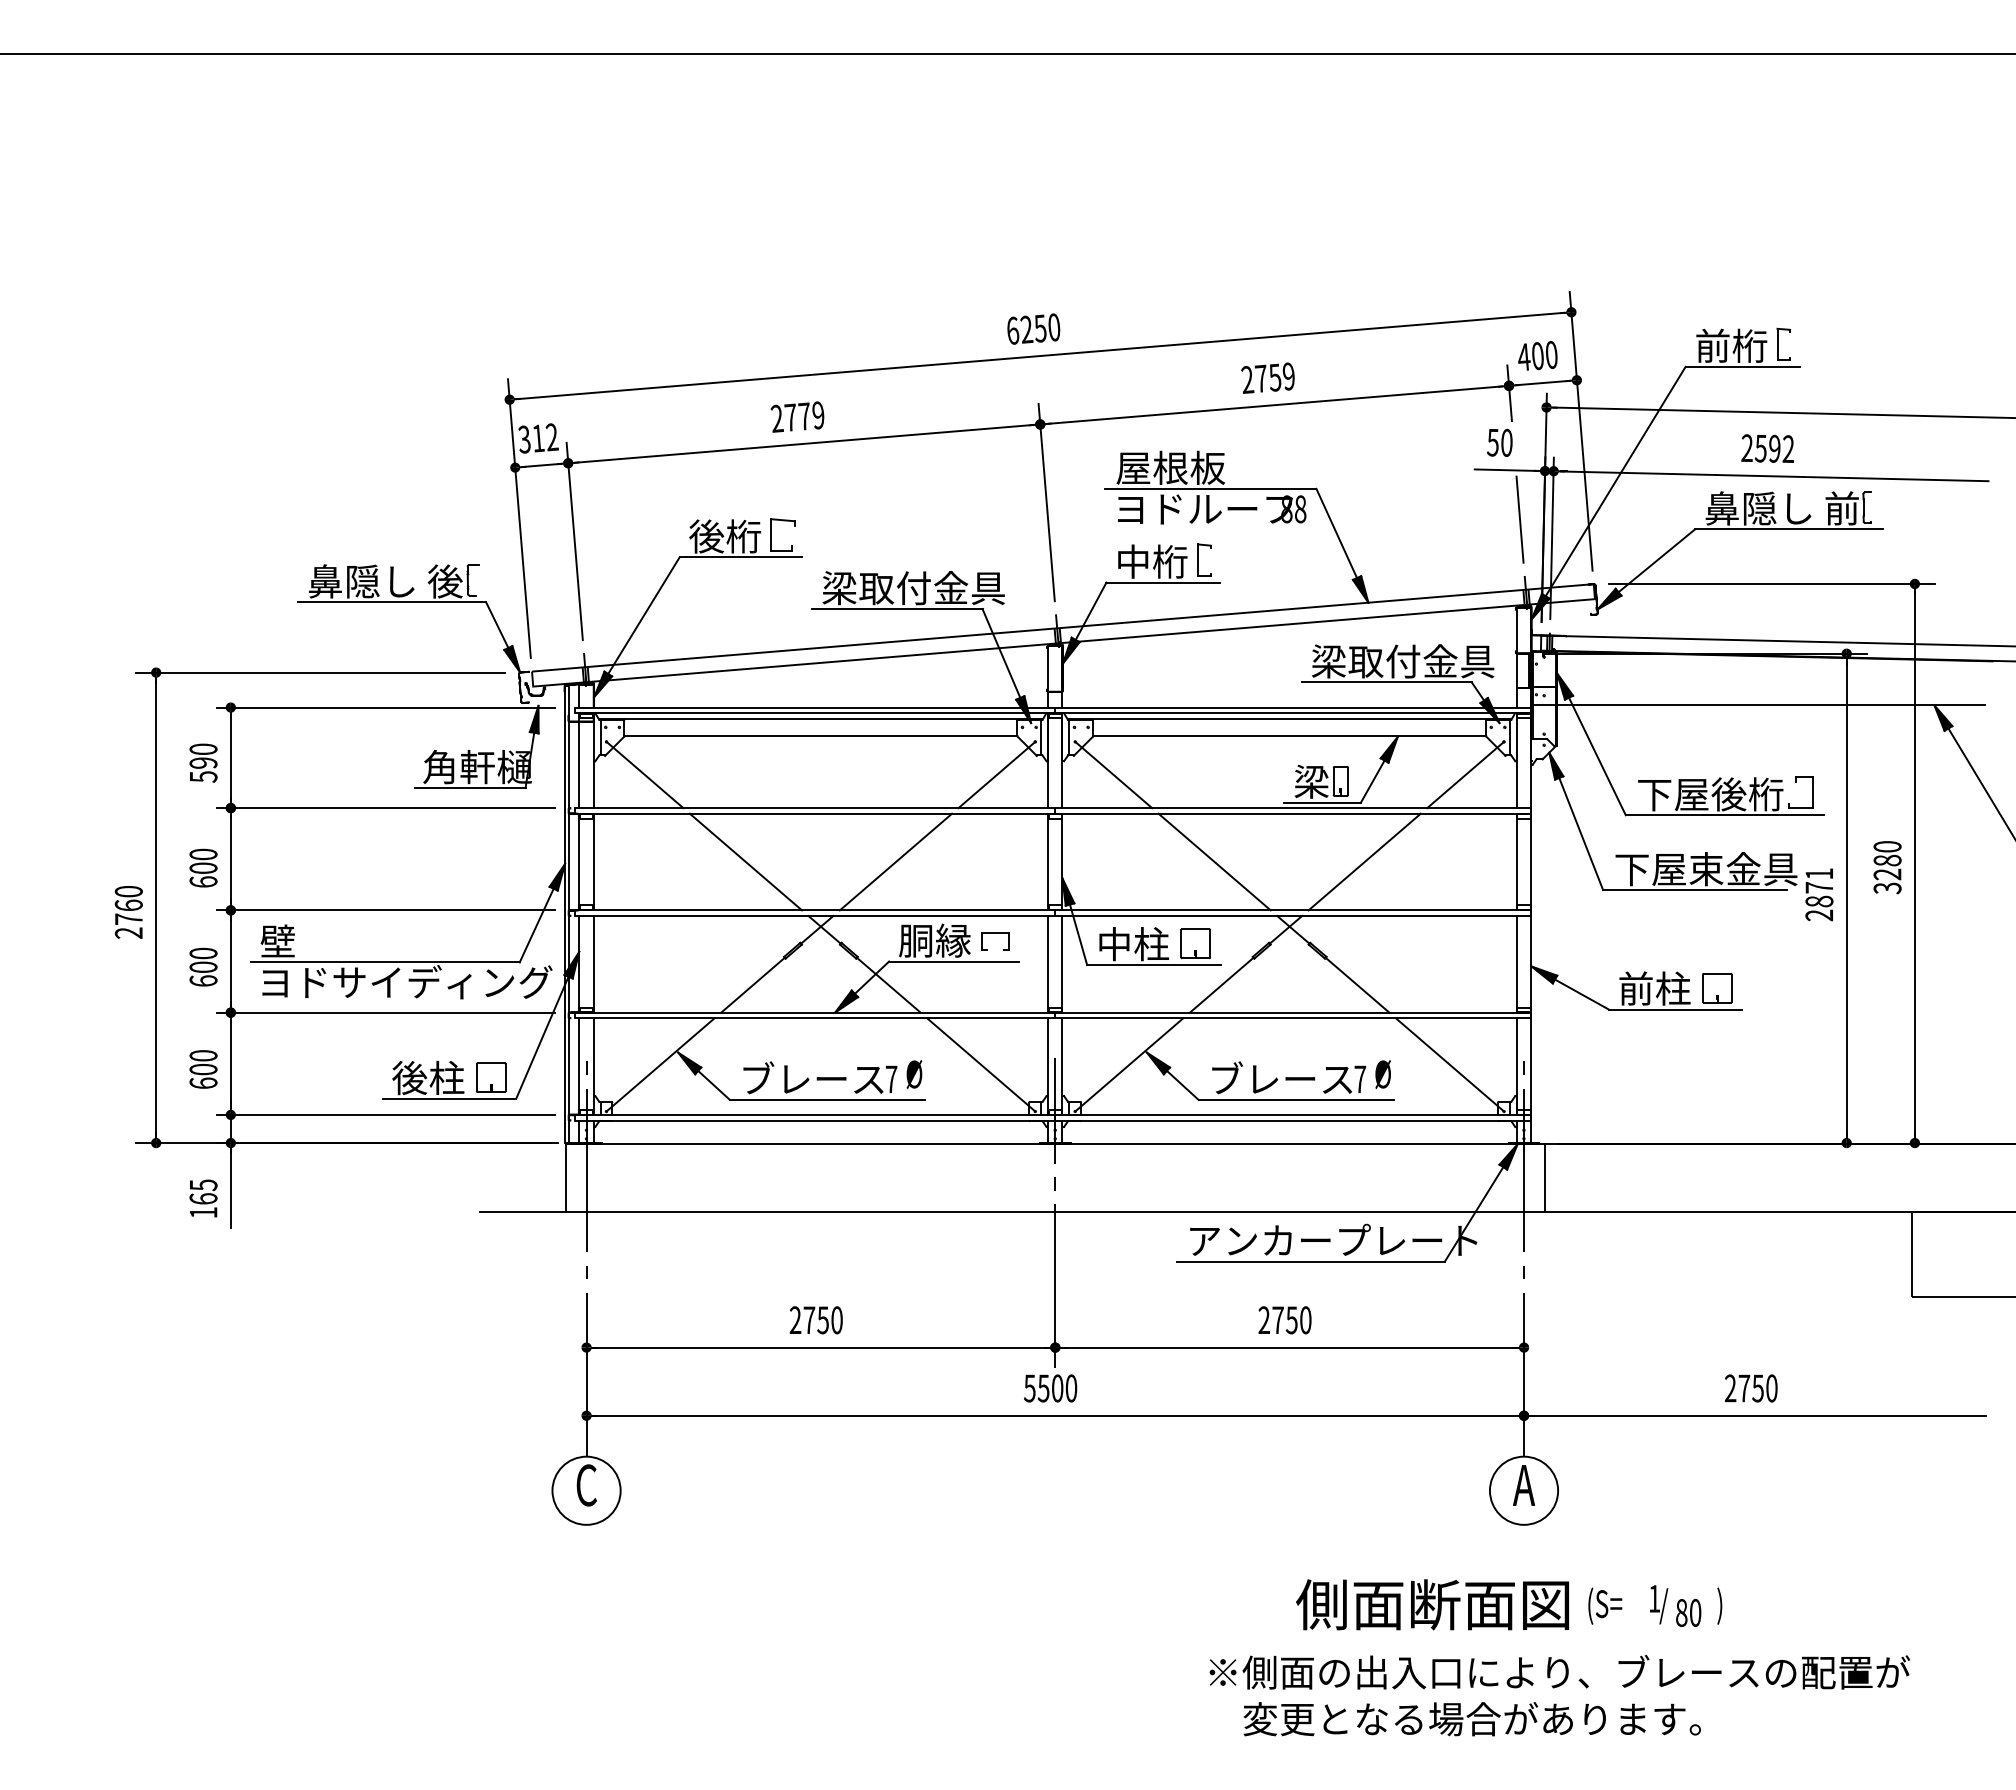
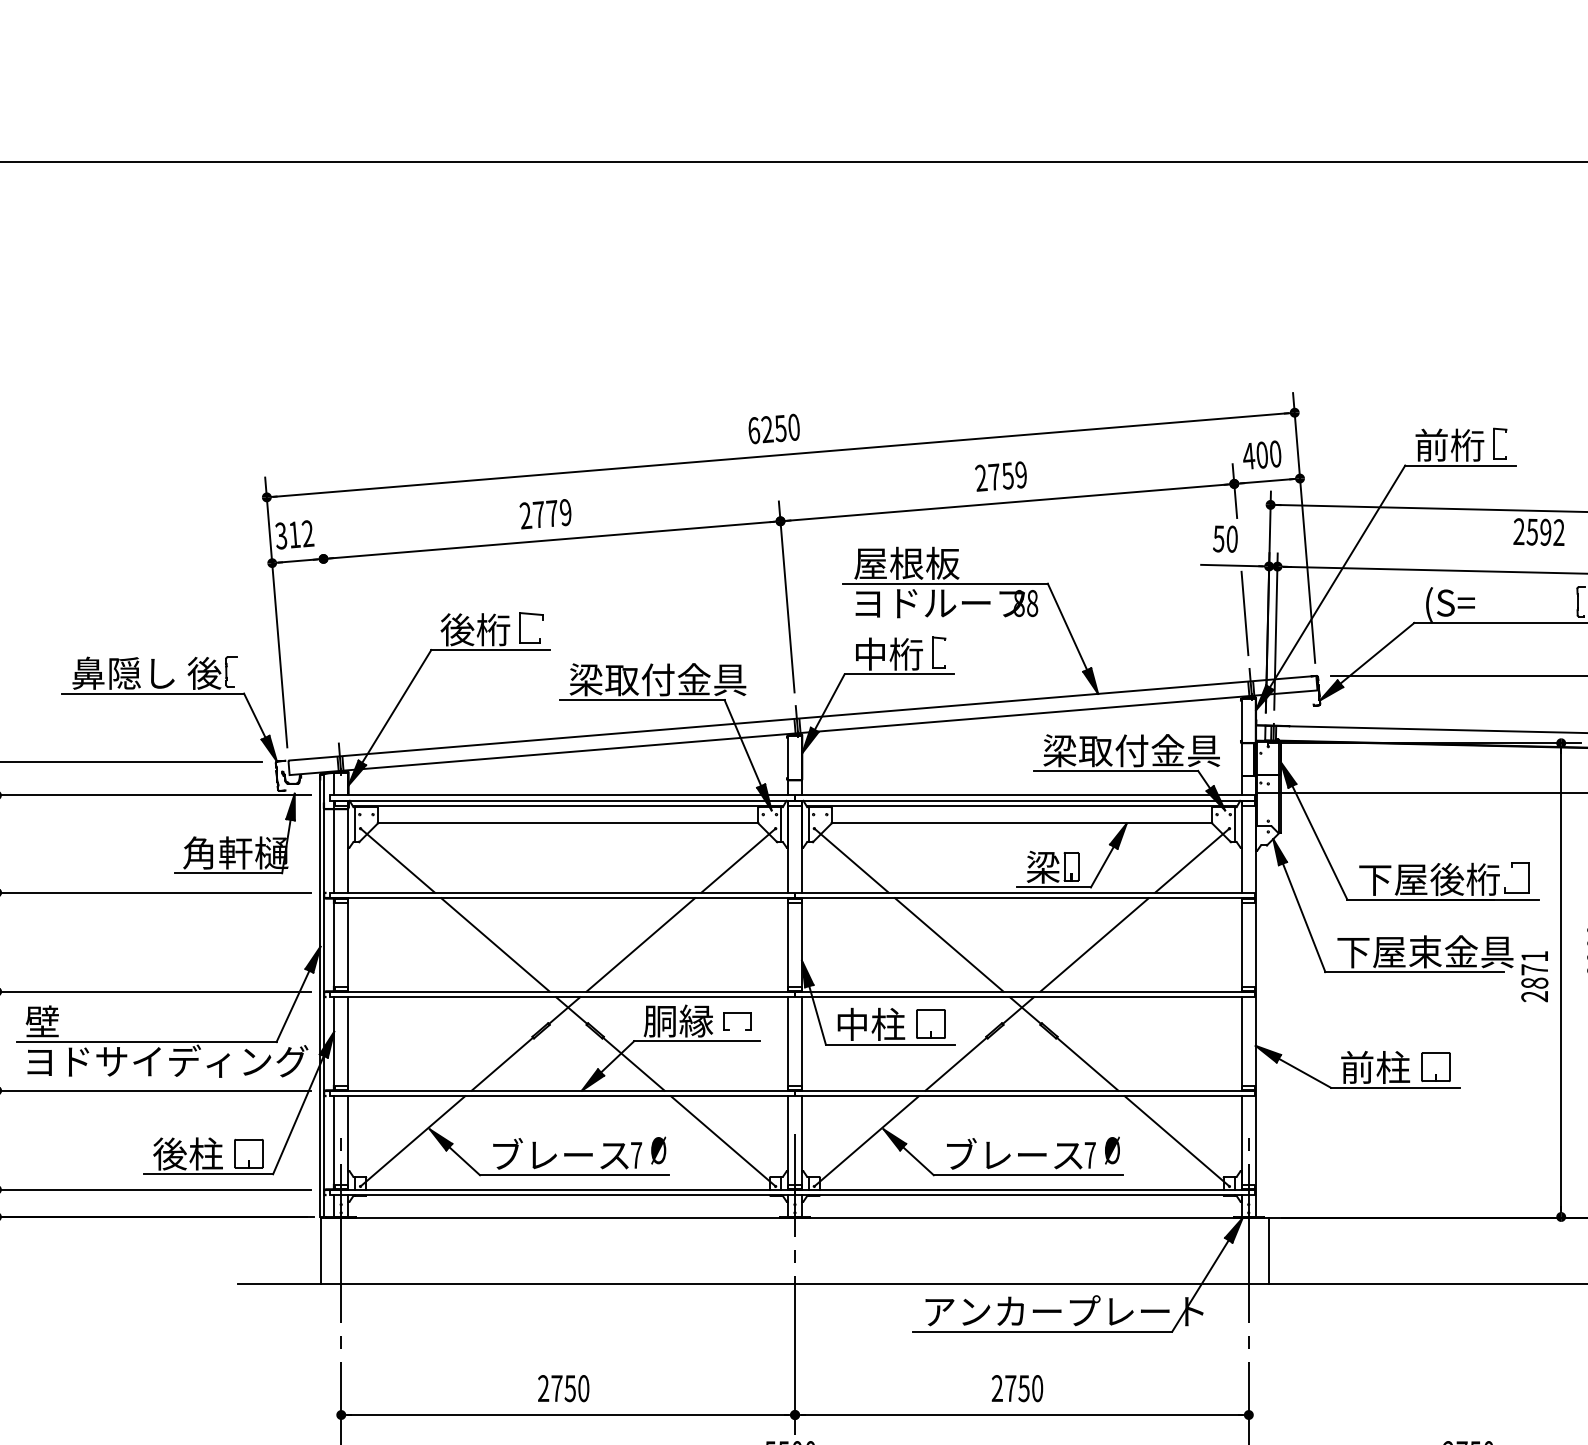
text: (1767, 448) -> (1538, 532), moved
text: (1781, 509) -> (1498, 603), 鼻隠し 前 -> (S=
line: (574, 541) -> (329, 634), removed

